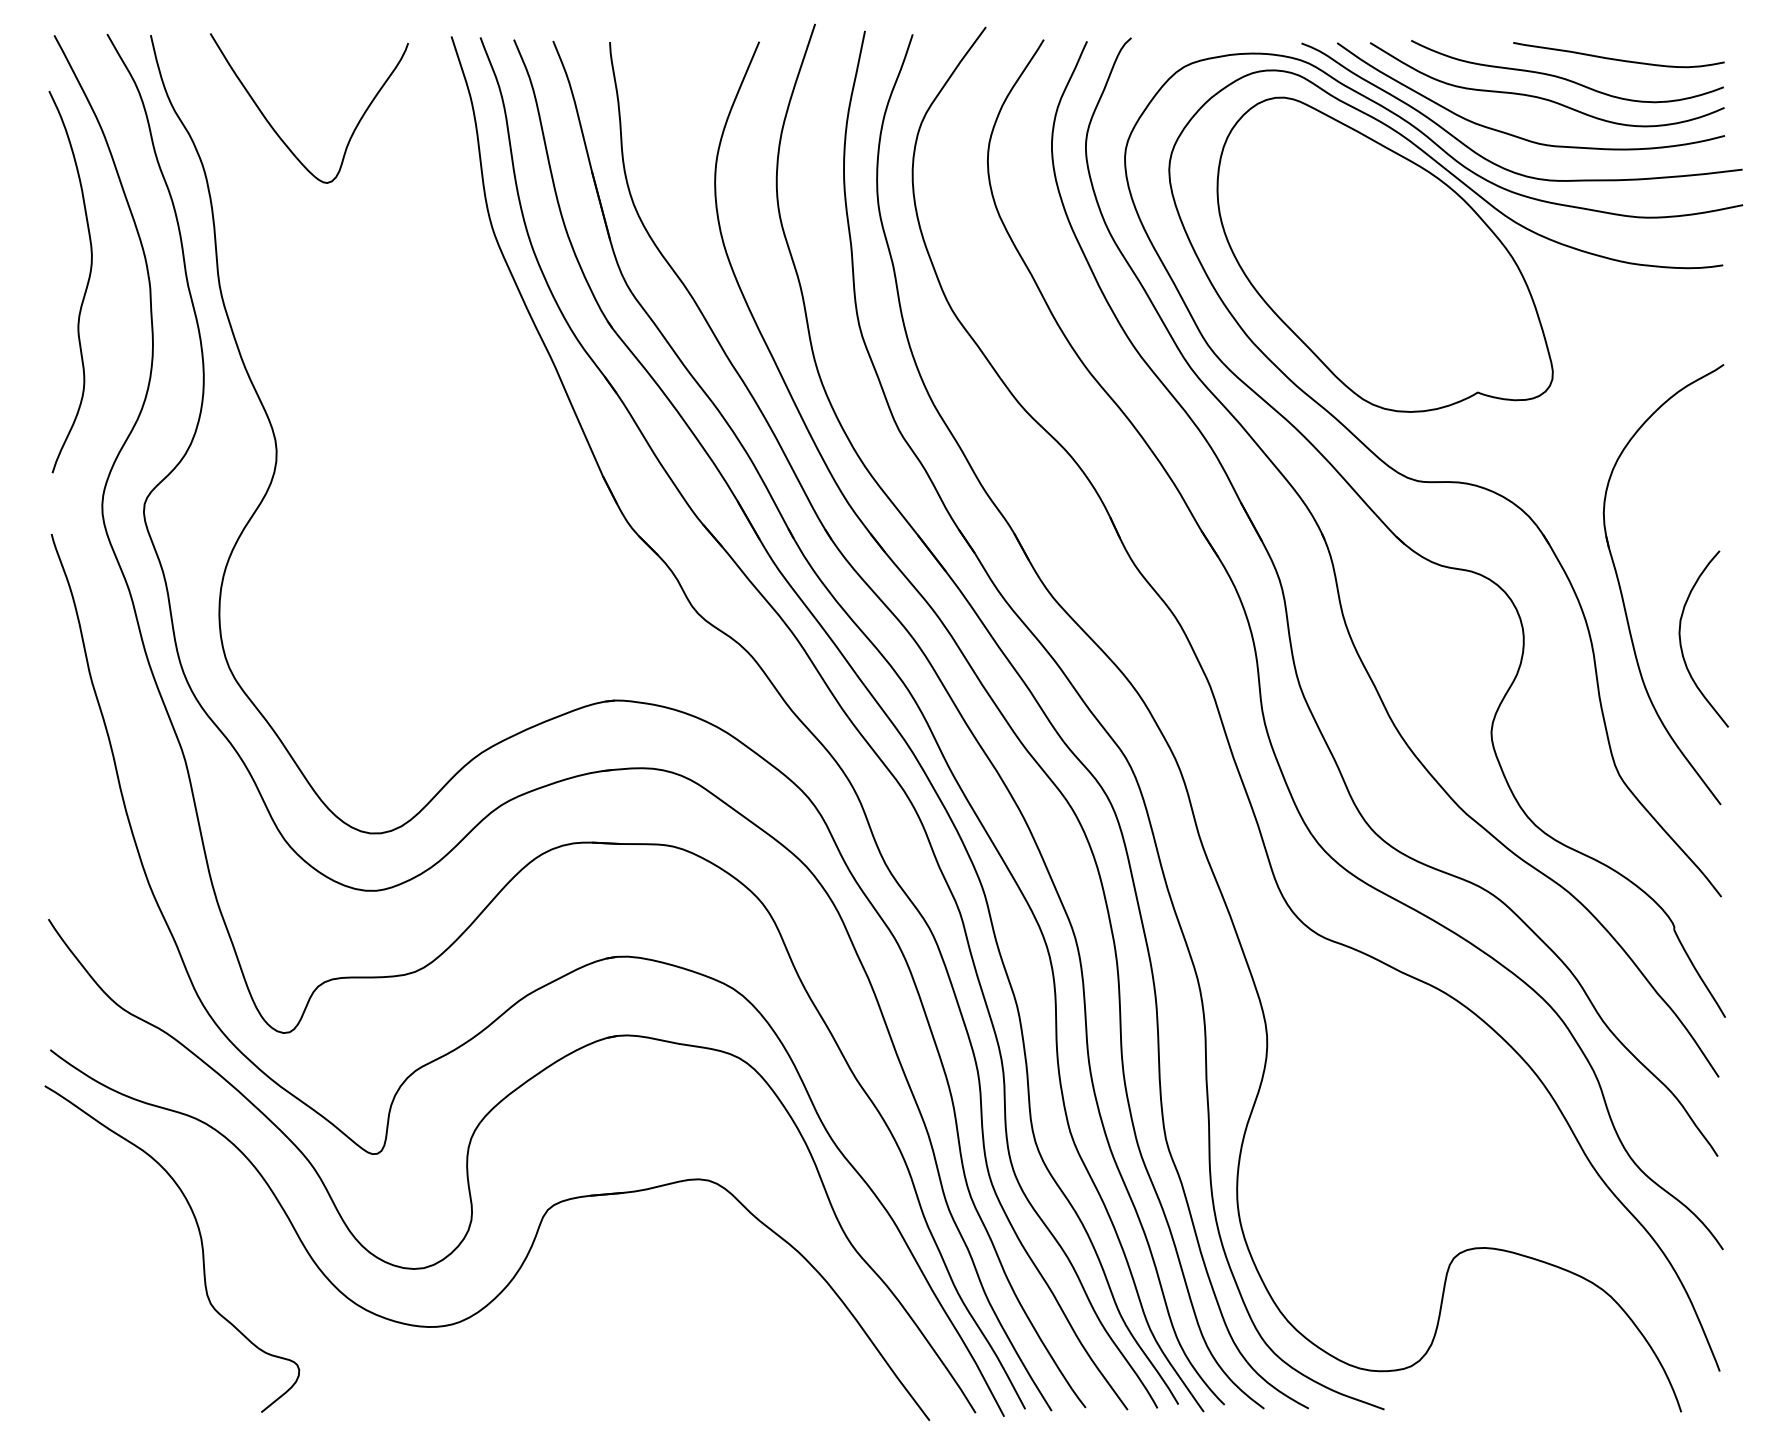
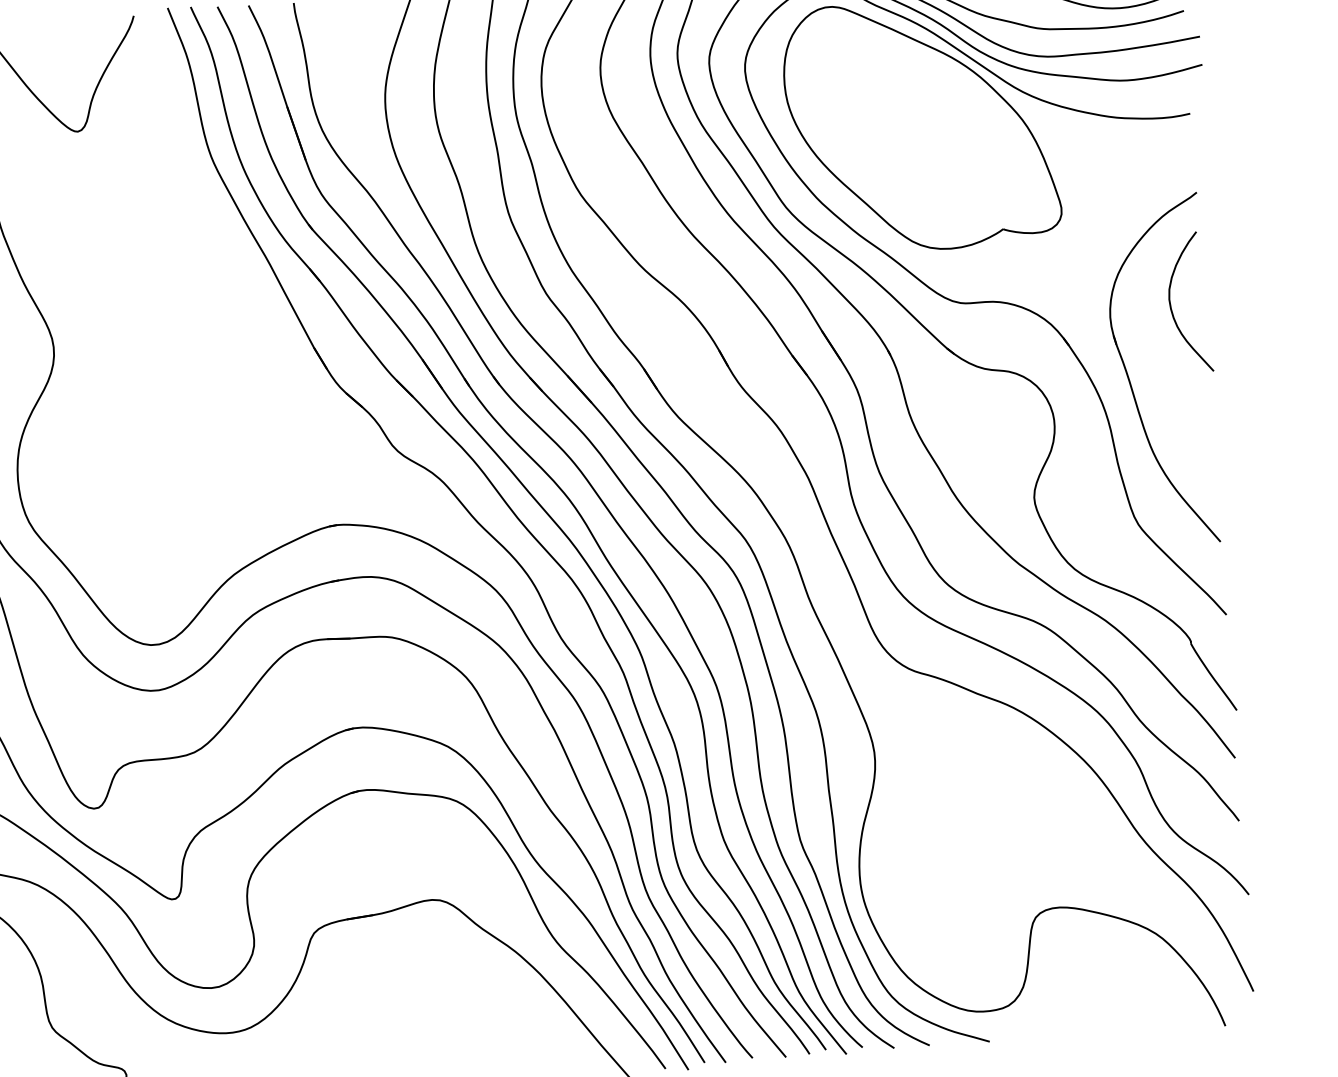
curve: (1681, 640) -> (1171, 305), moved

